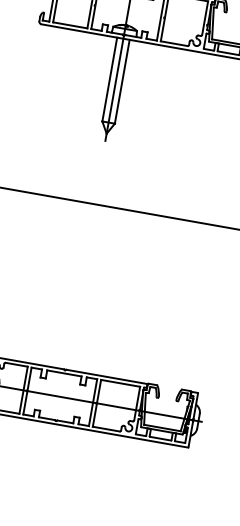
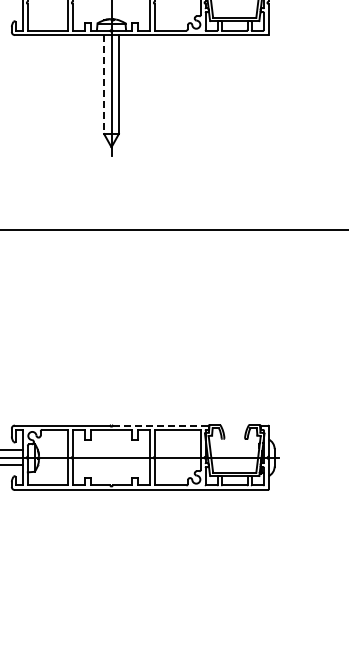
line: (109, 80) -> (104, 85), solid -> dashed
line: (106, 376) -> (160, 425), solid -> dashed

